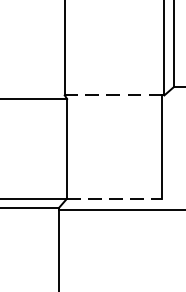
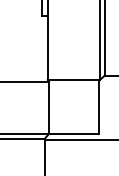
line: (112, 94) -> (72, 79), dashed -> solid
line: (113, 197) -> (73, 133), dashed -> solid

